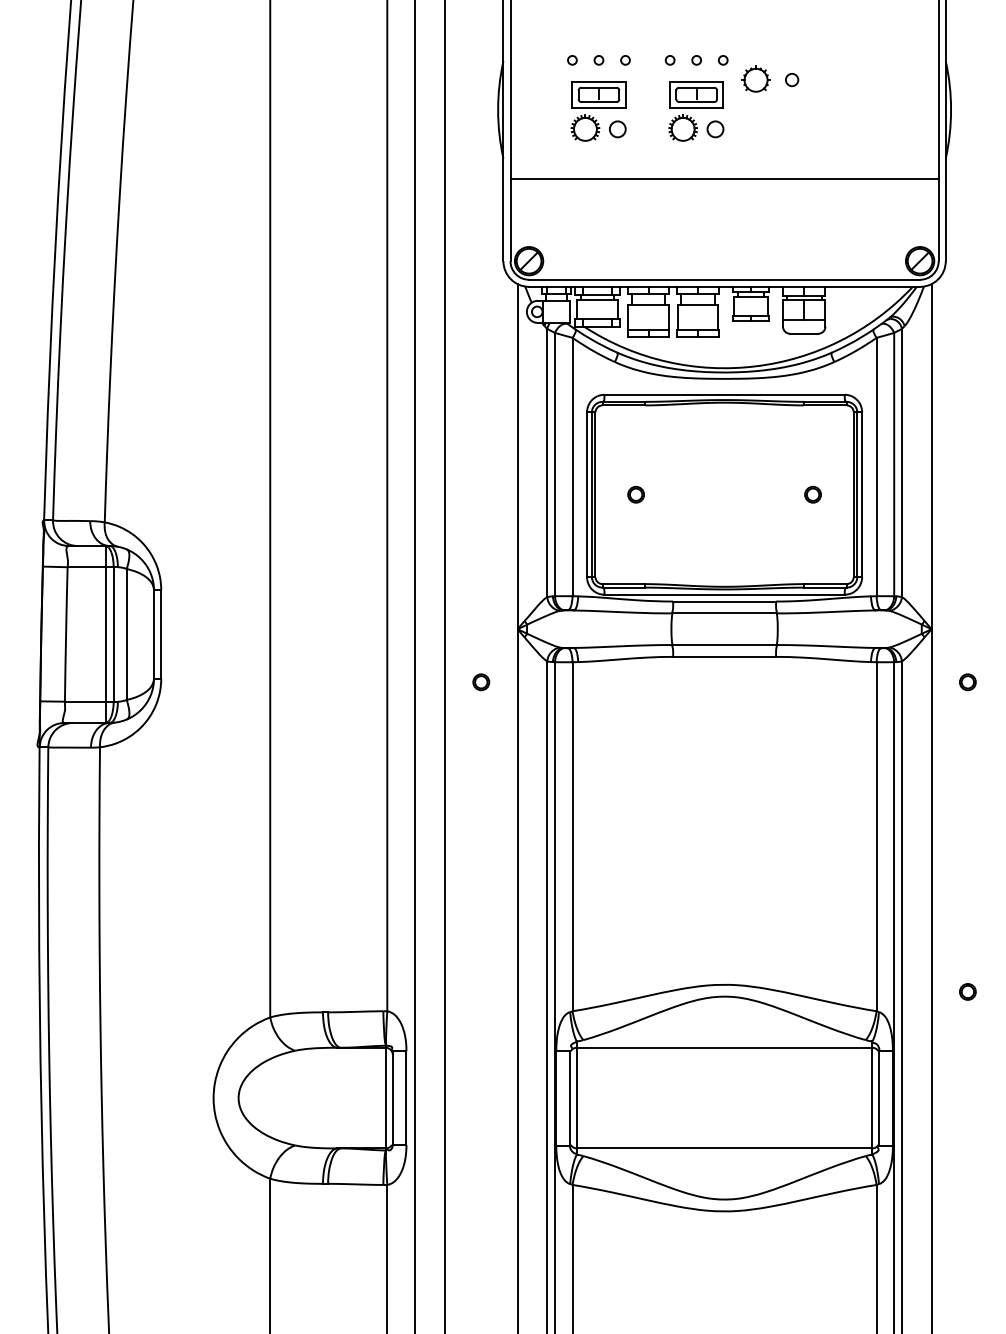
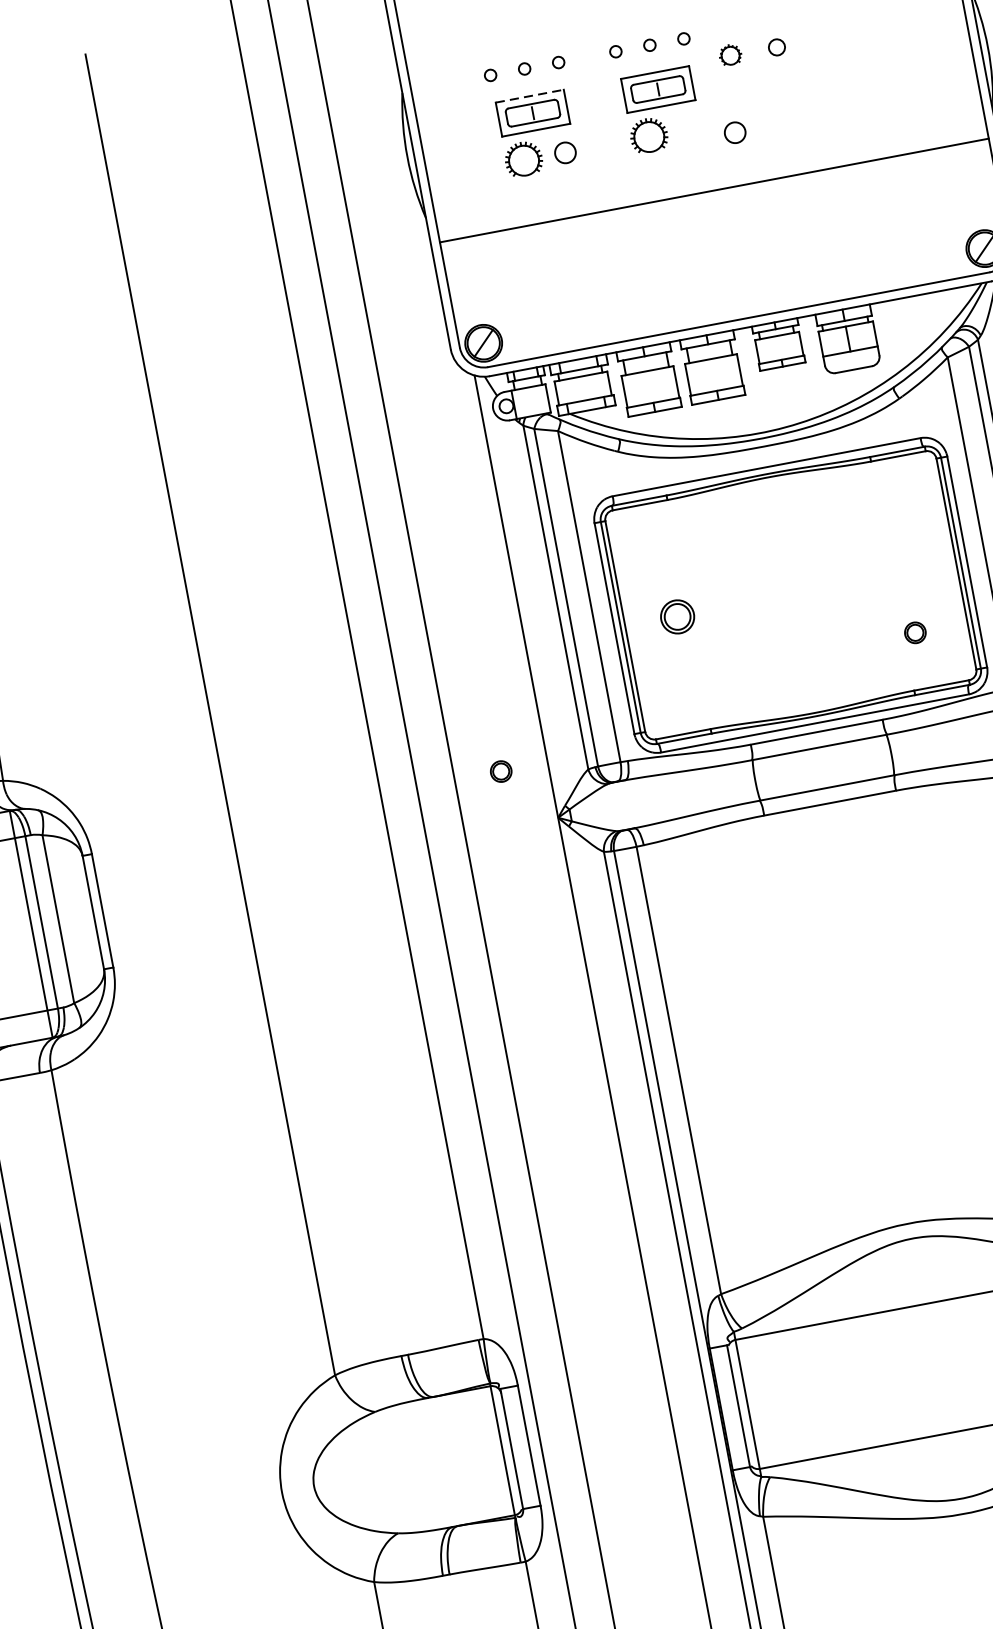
part: (755, 78) -> (729, 54), size x0.6
line: (598, 81) -> (529, 96), solid -> dashed
circle: (715, 129) -> (735, 132), moved
part: (635, 494) -> (676, 616), size x1.6
part: (812, 494) -> (914, 632), moved
part: (481, 682) -> (501, 771), moved

